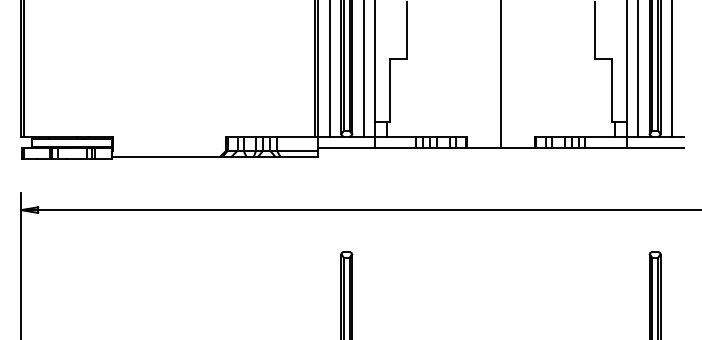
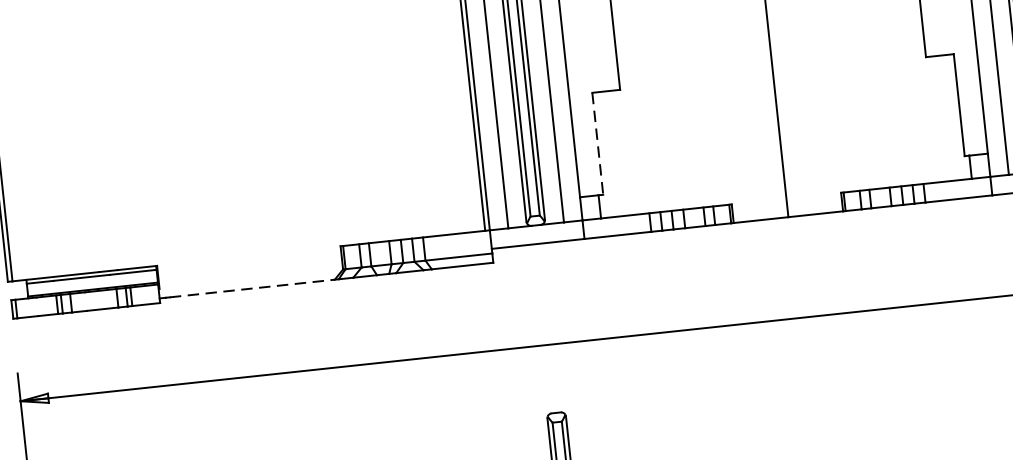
line: (389, 91) -> (597, 144), solid -> dashed
line: (169, 156) -> (252, 288), solid -> dashed

